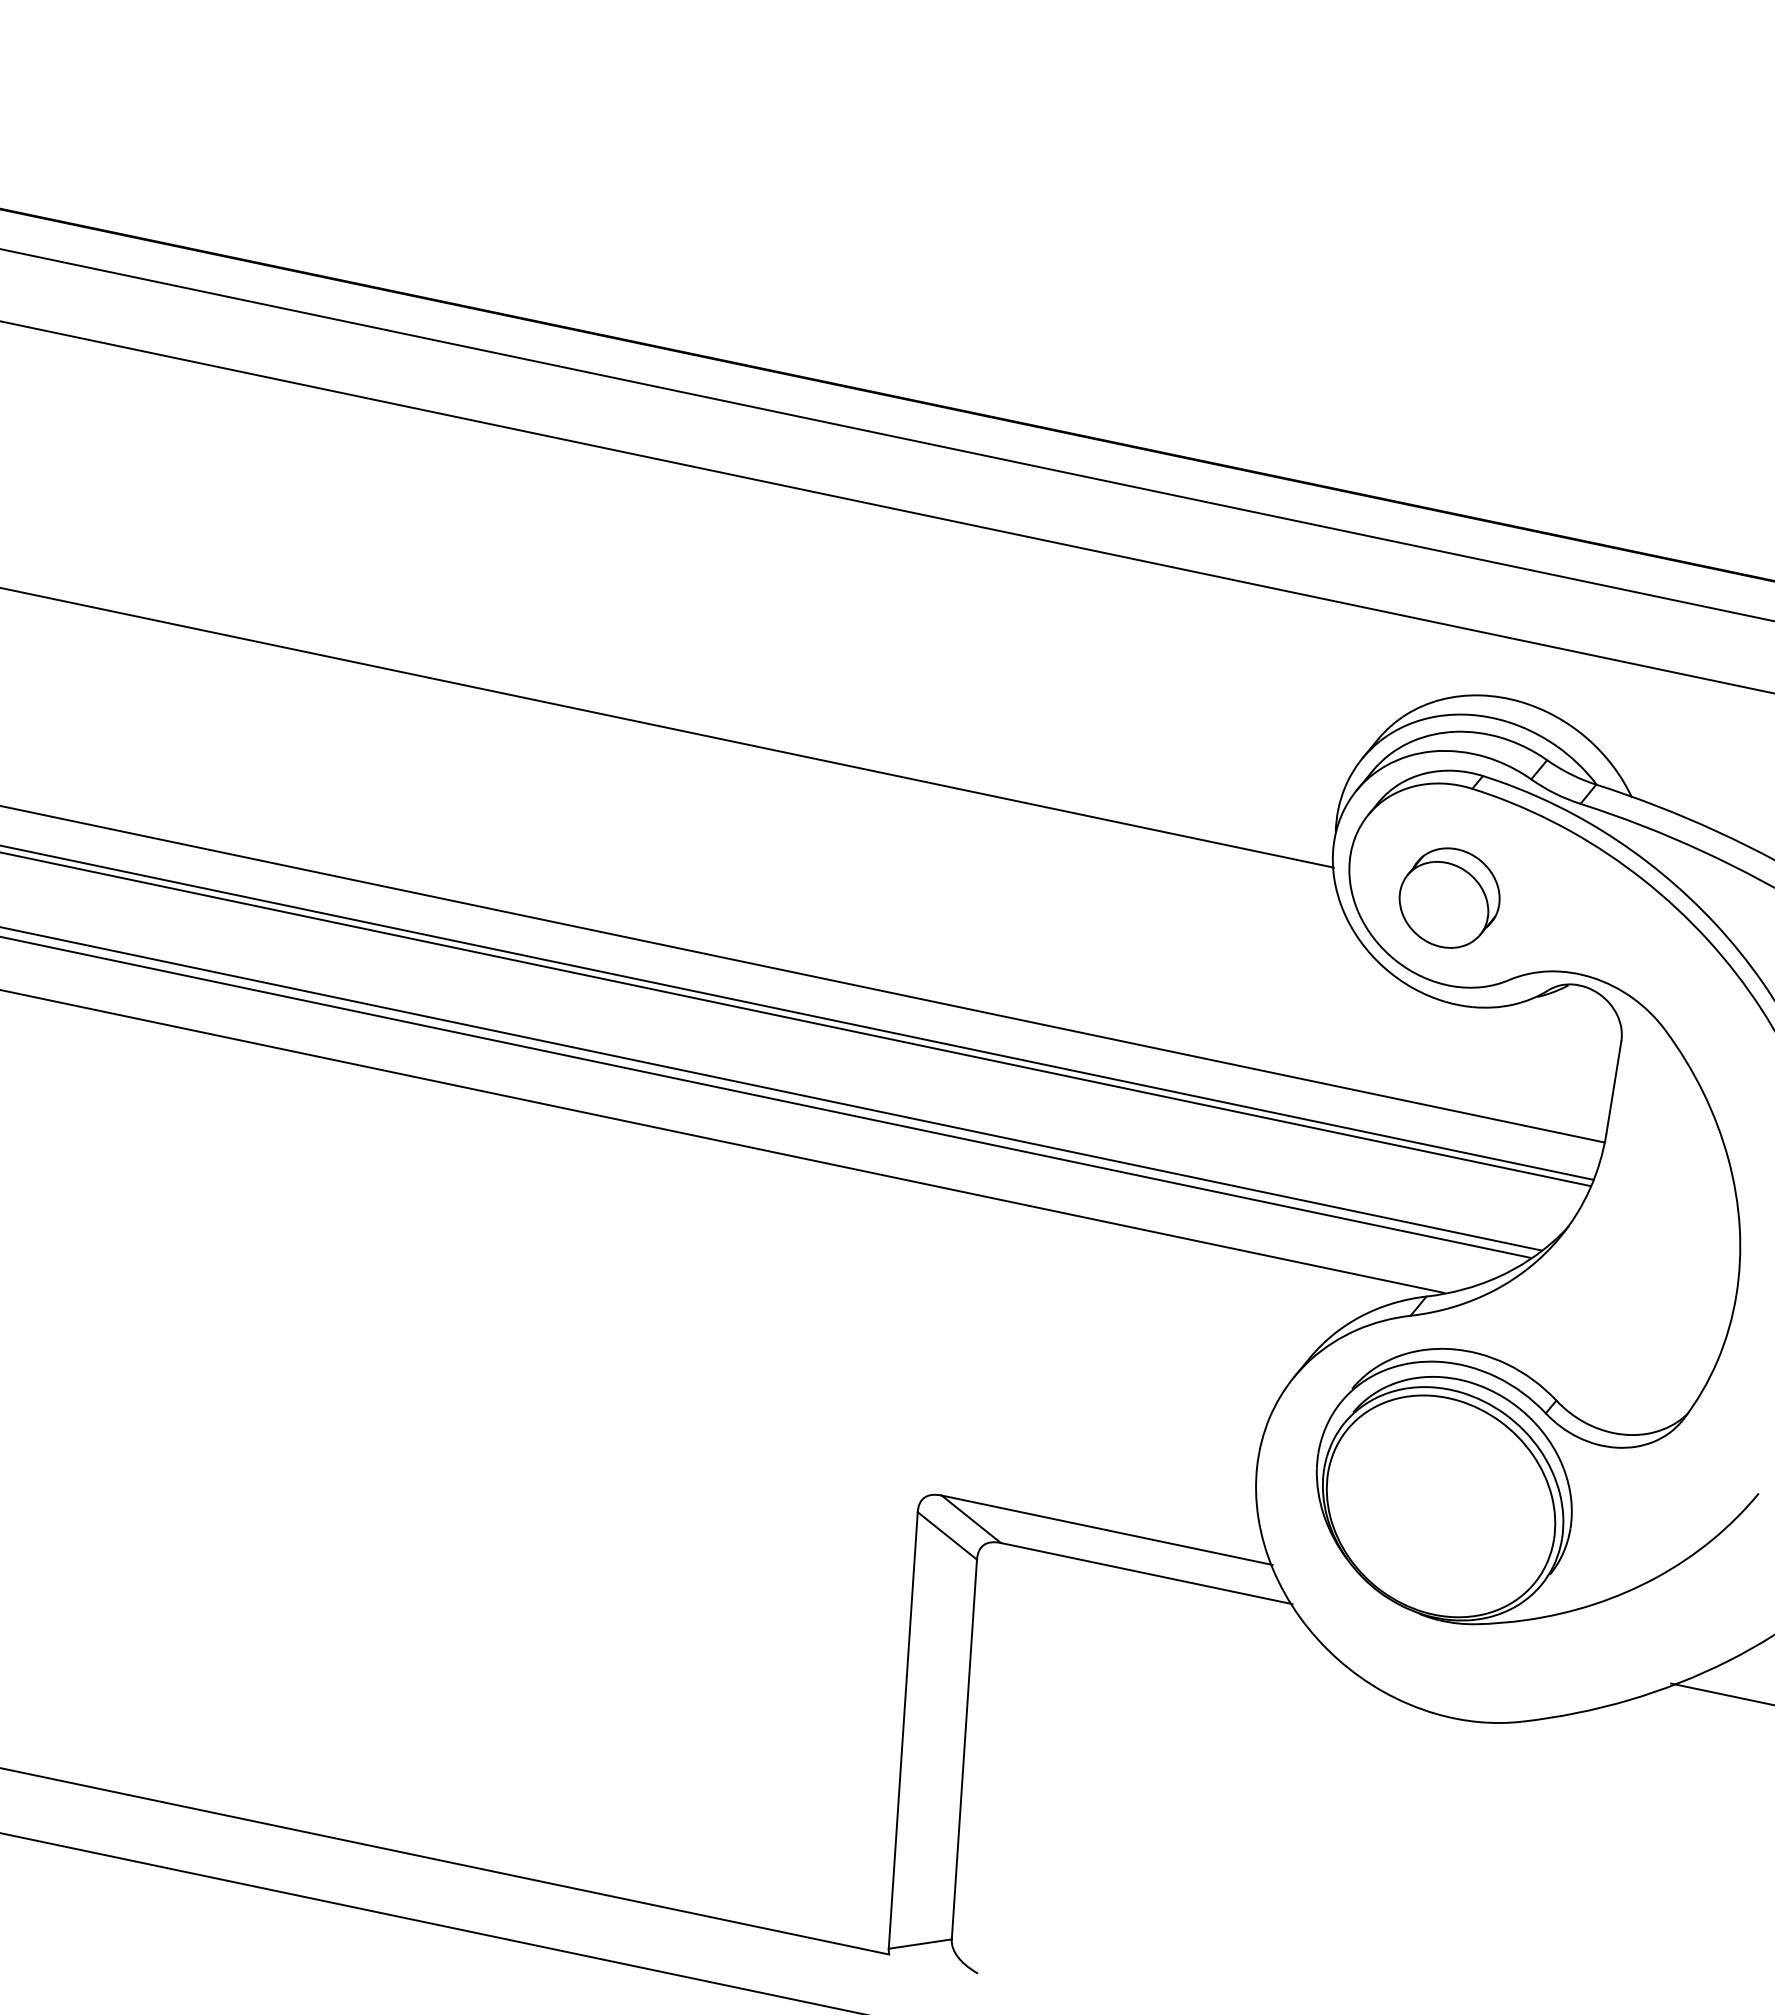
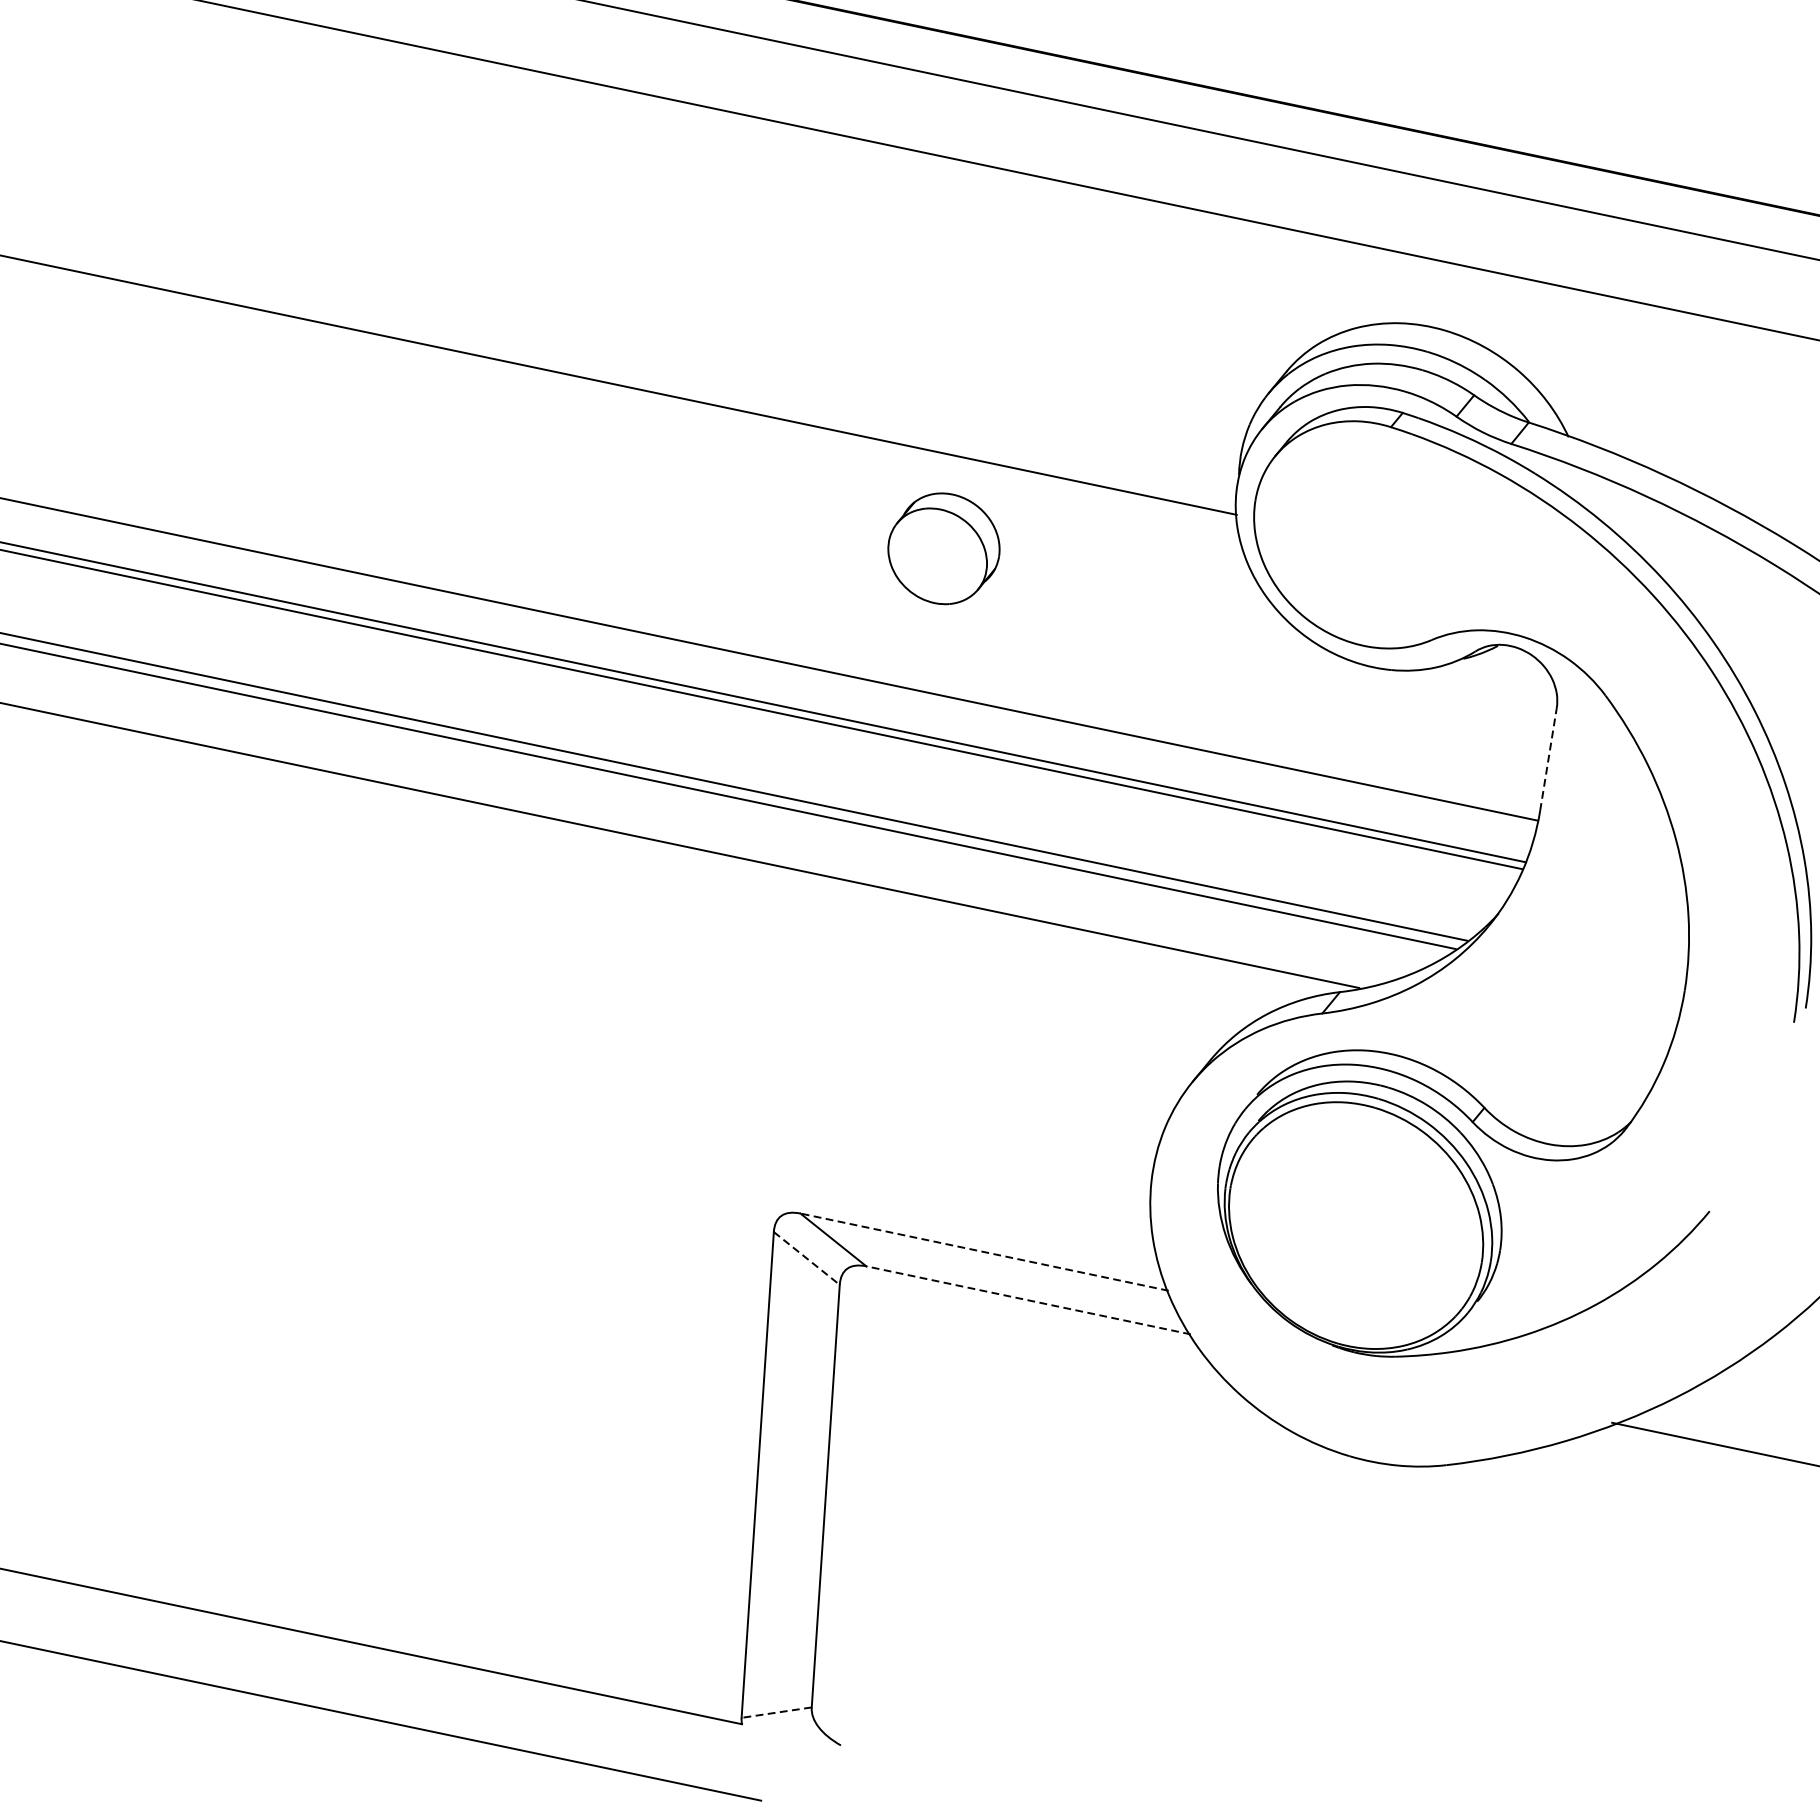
part: (1449, 897) -> (943, 548), moved
line: (1613, 1087) -> (1548, 759), solid -> dashed
line: (1106, 1530) -> (983, 1252), solid -> dashed
line: (947, 1535) -> (806, 1258), solid -> dashed
line: (1146, 1573) -> (1028, 1300), solid -> dashed
line: (920, 1944) -> (776, 1713), solid -> dashed

